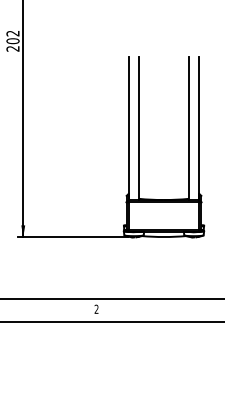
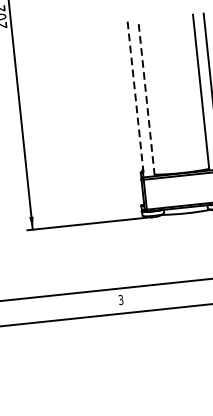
line: (138, 128) -> (145, 97), solid -> dashed
line: (129, 129) -> (136, 100), solid -> dashed
text: (96, 309) -> (120, 300), 2 -> 3

